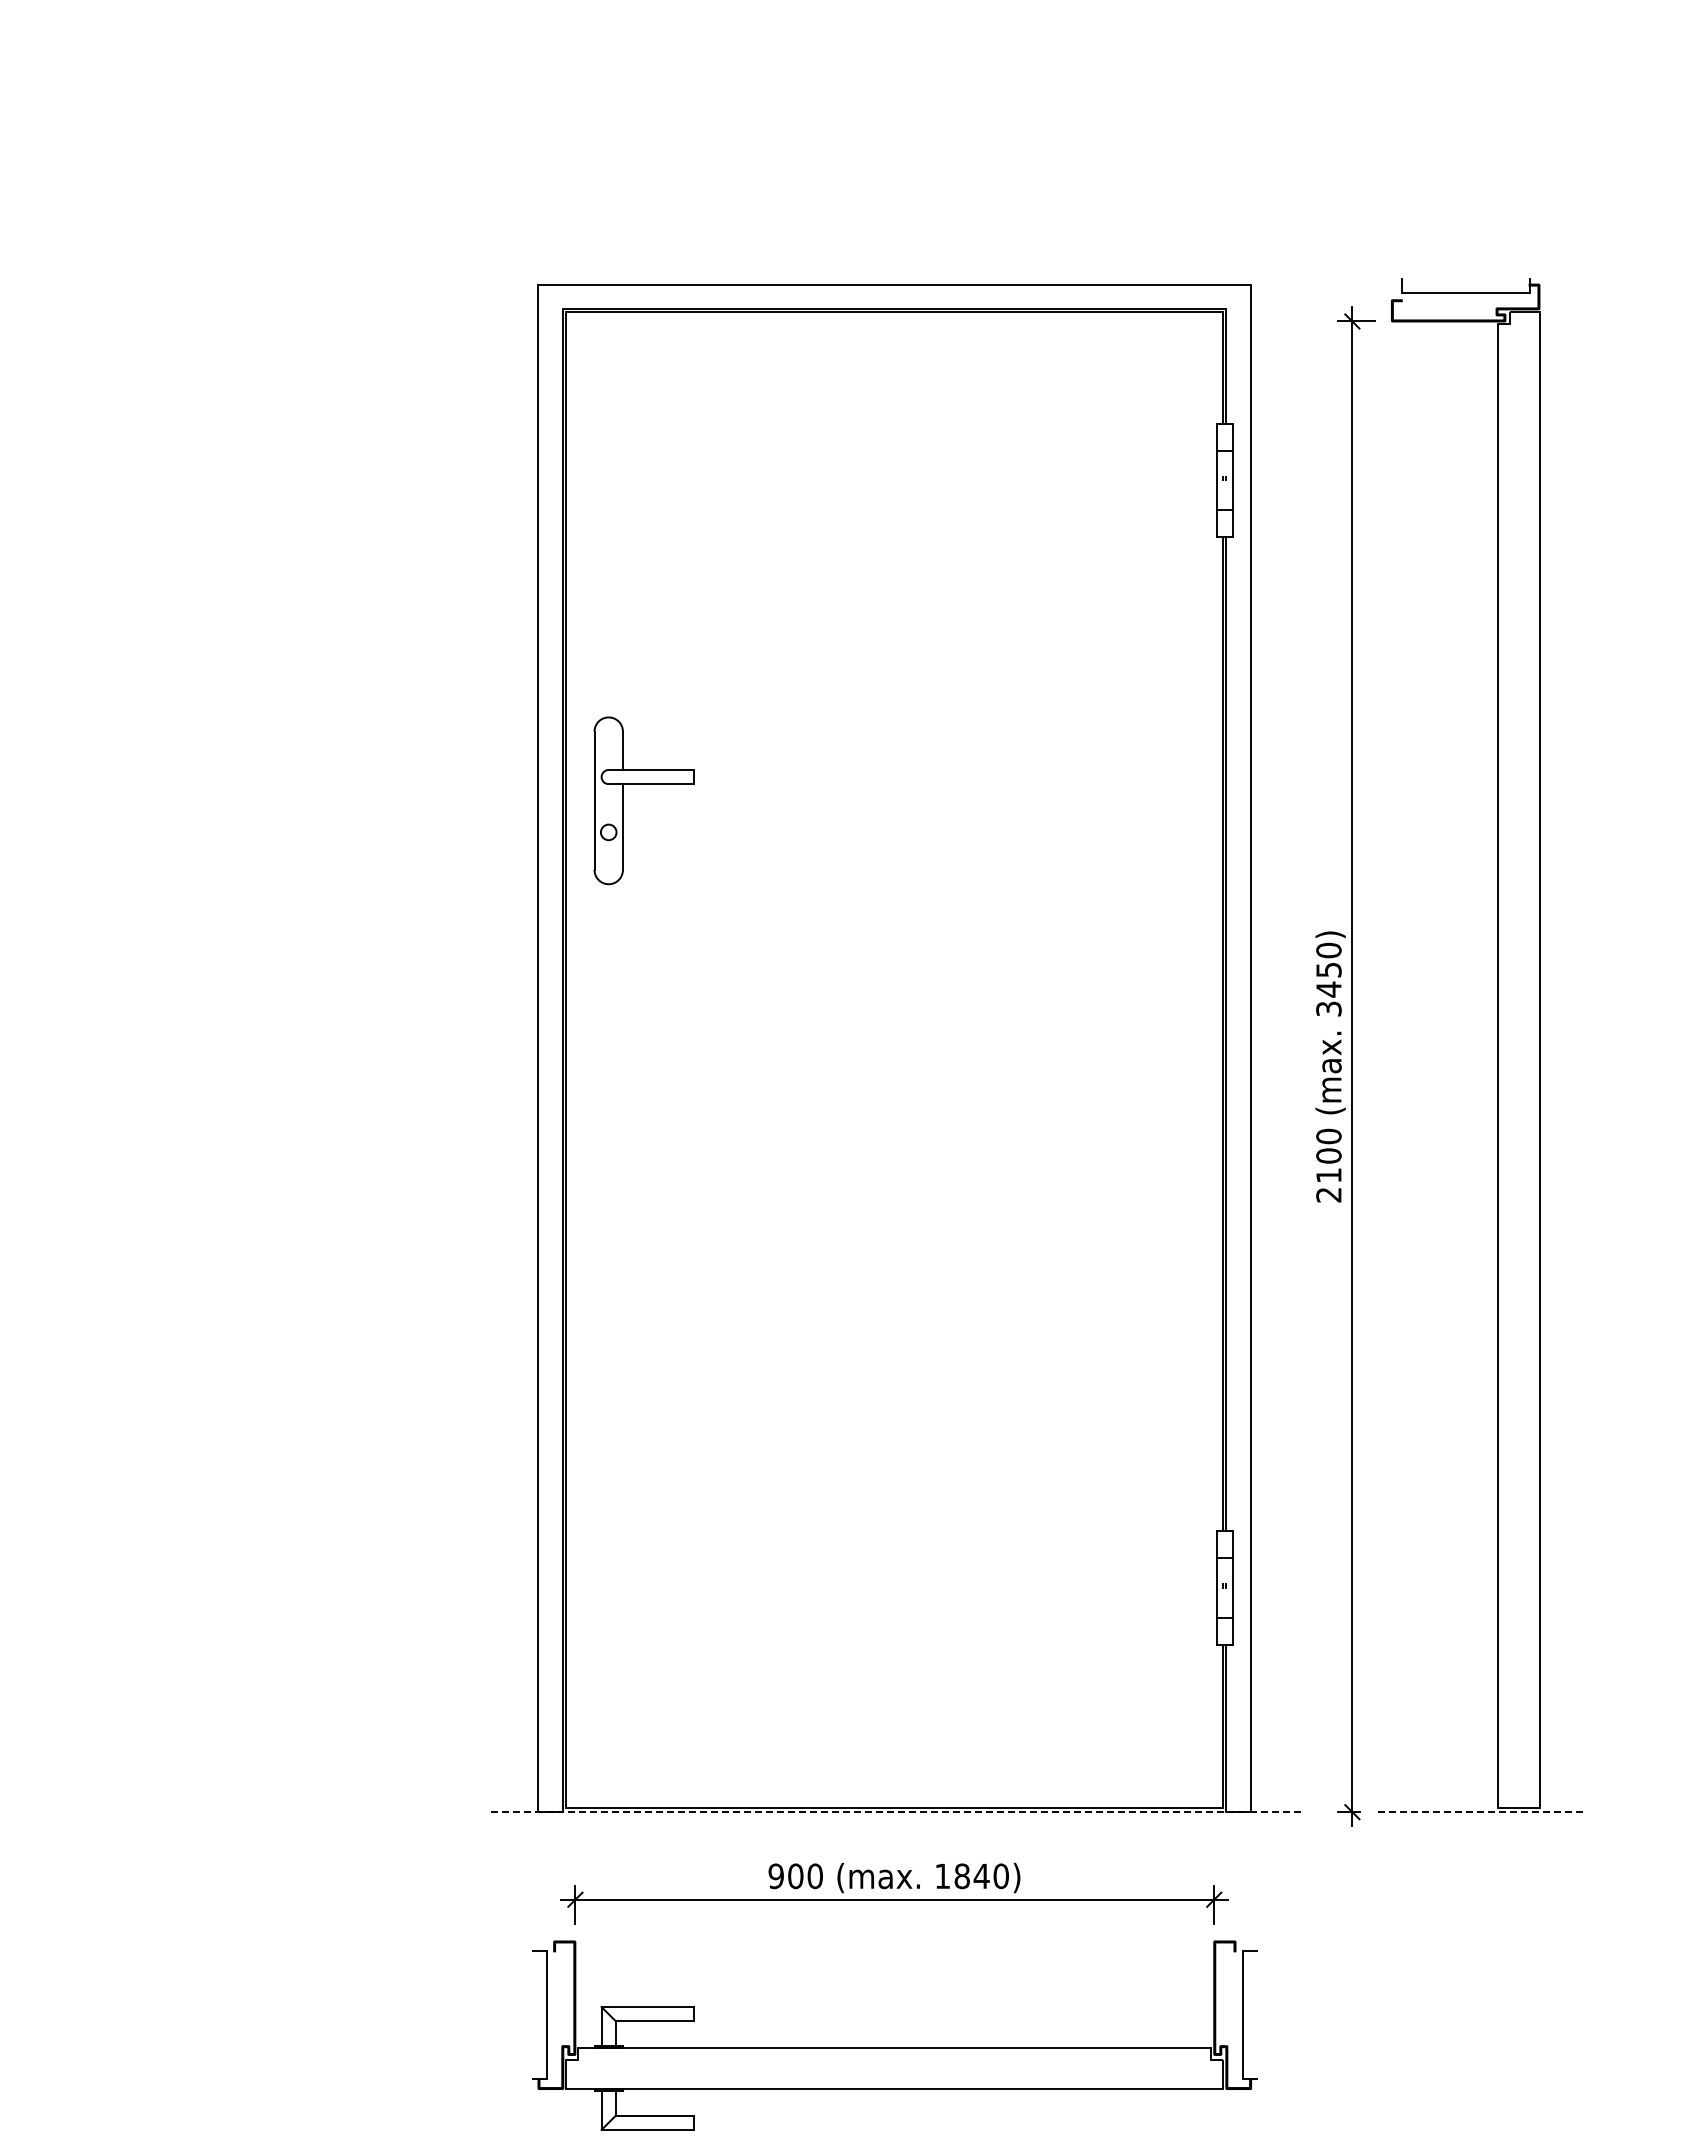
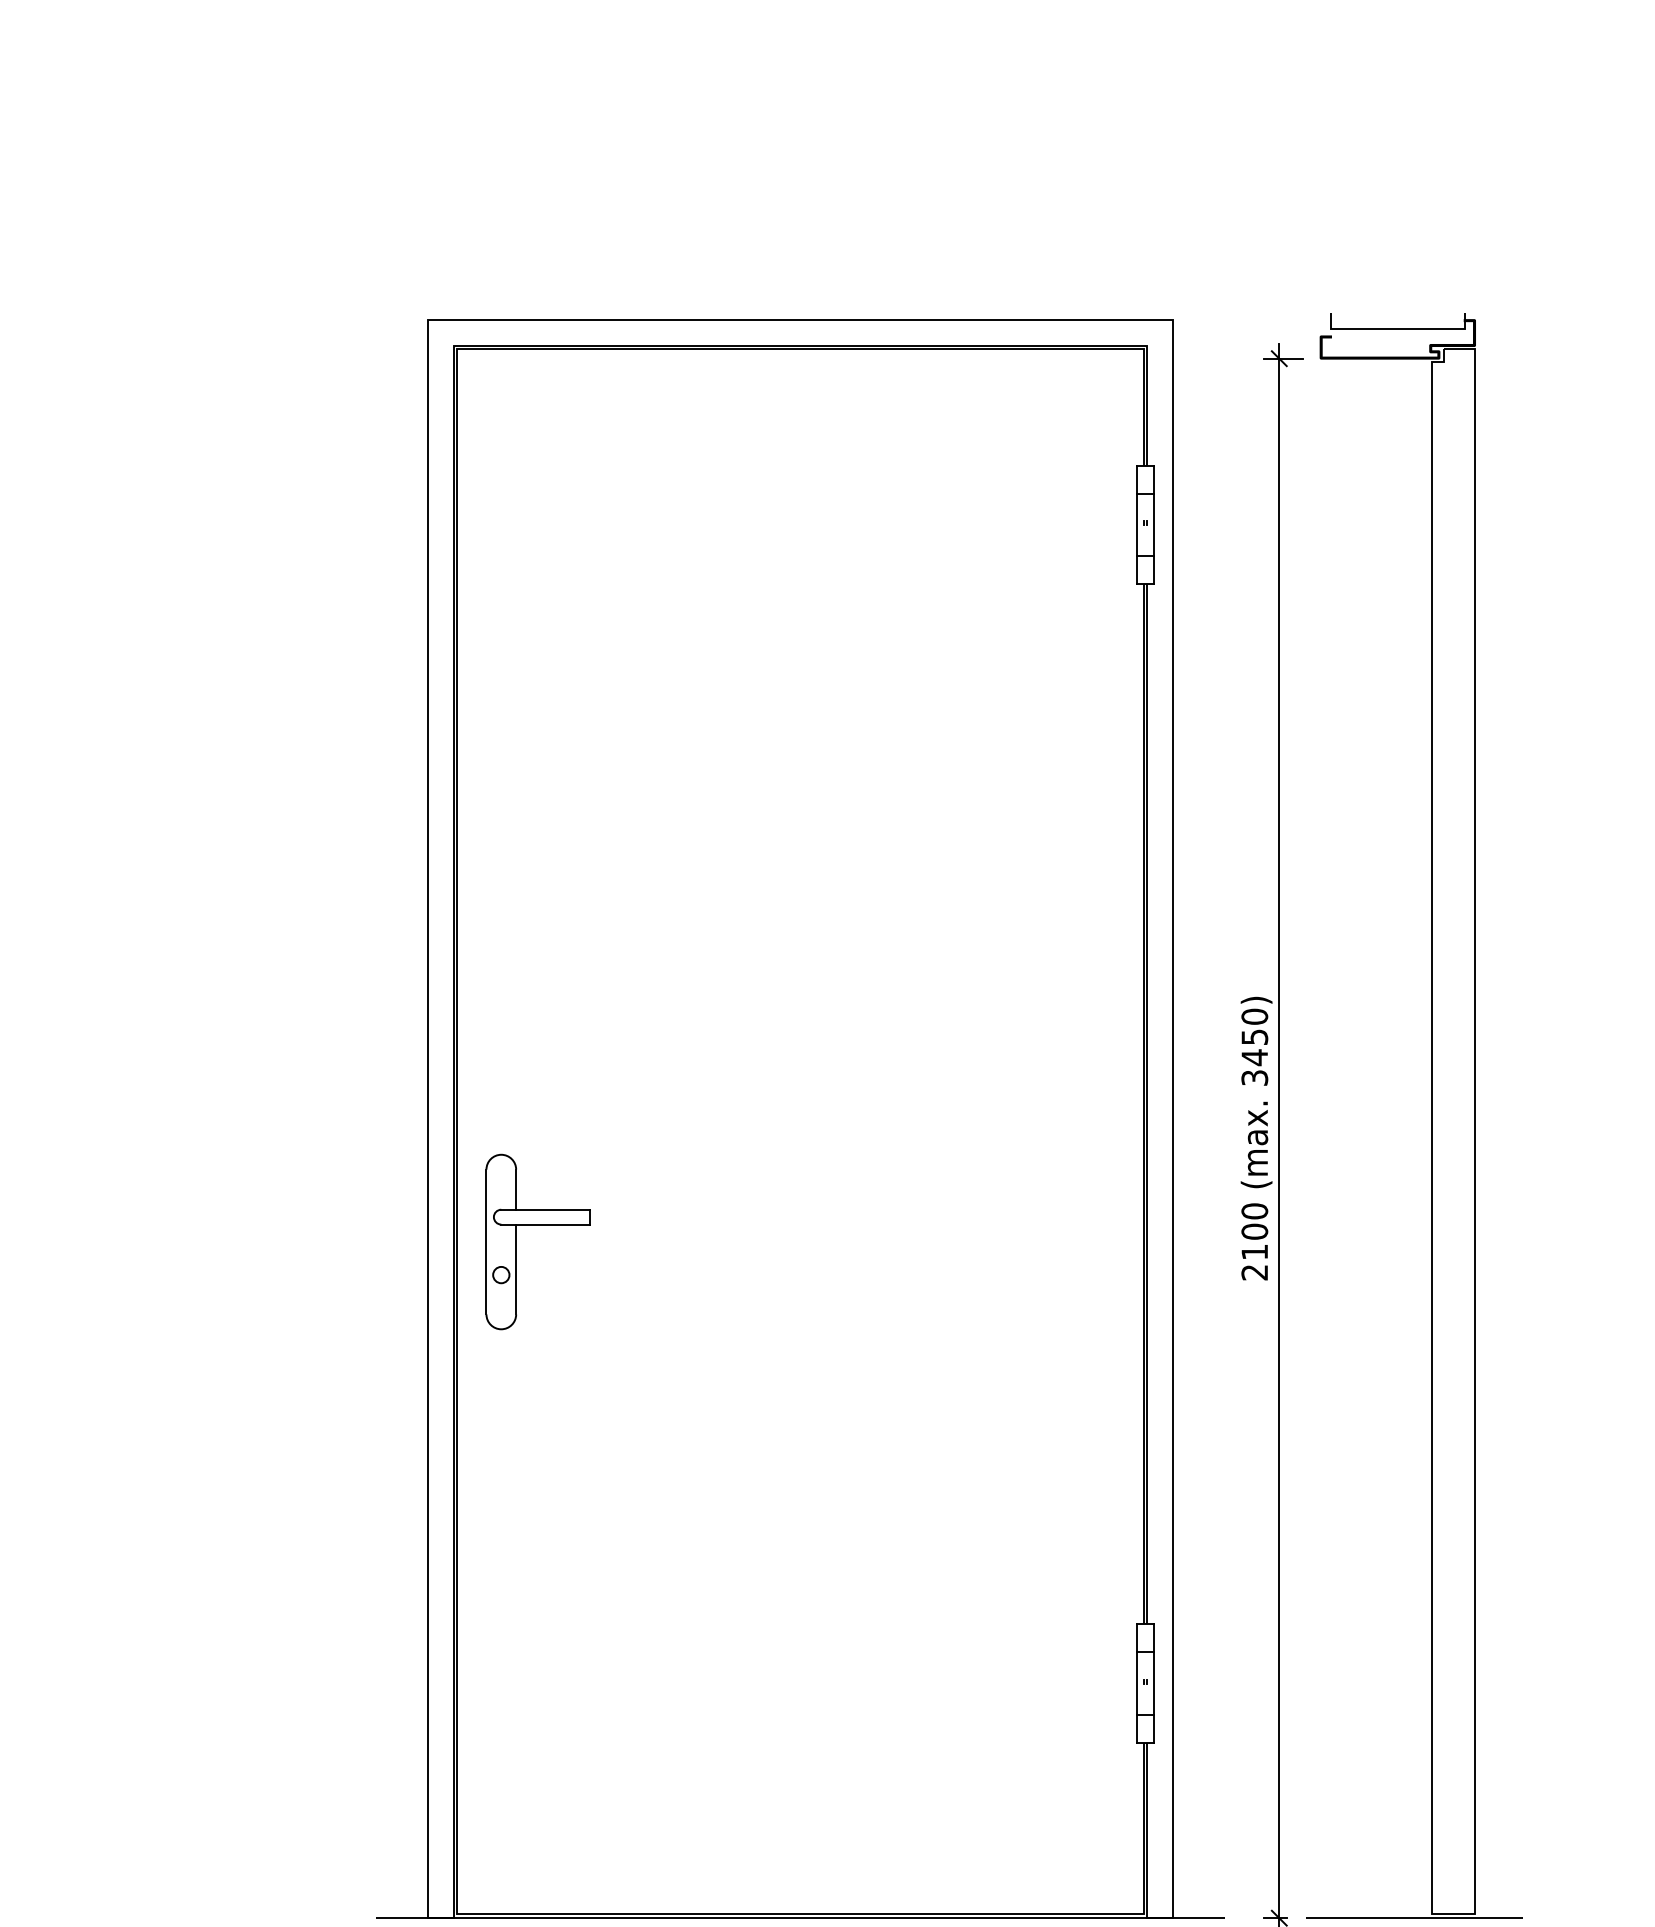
part: (643, 784) -> (537, 1224), moved
line: (894, 1812) -> (800, 1918), dashed -> solid
line: (1481, 1812) -> (1414, 1918), dashed -> solid

